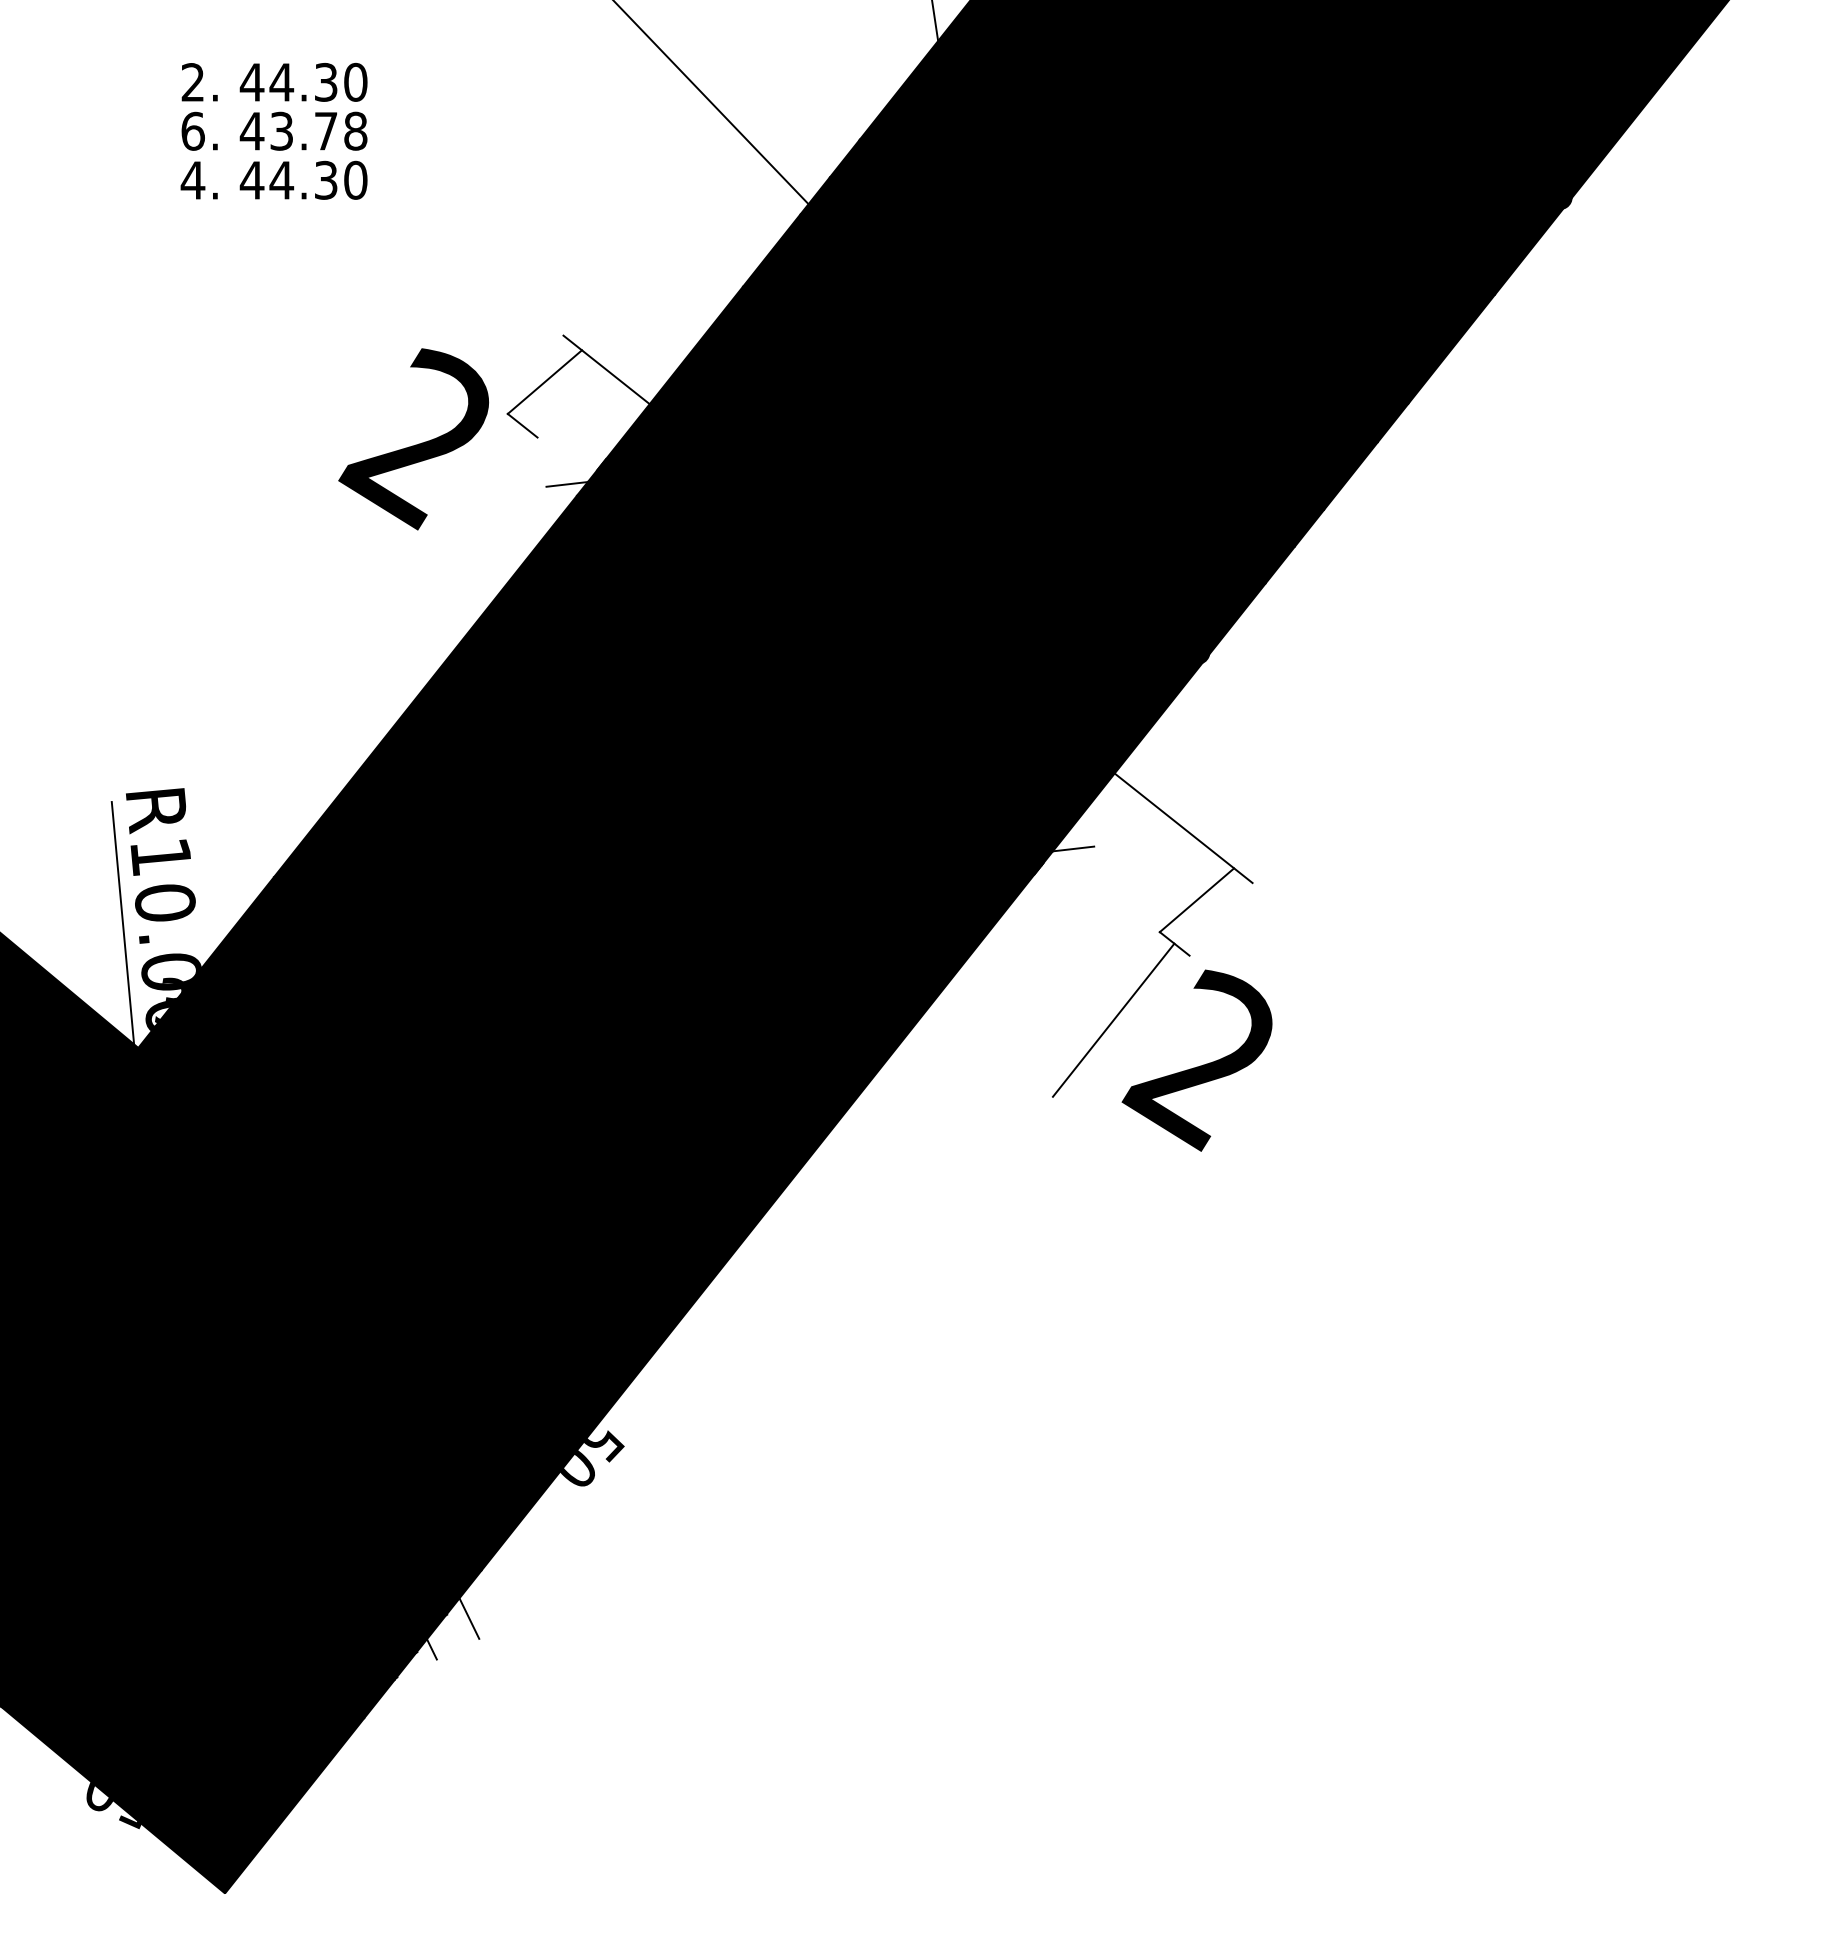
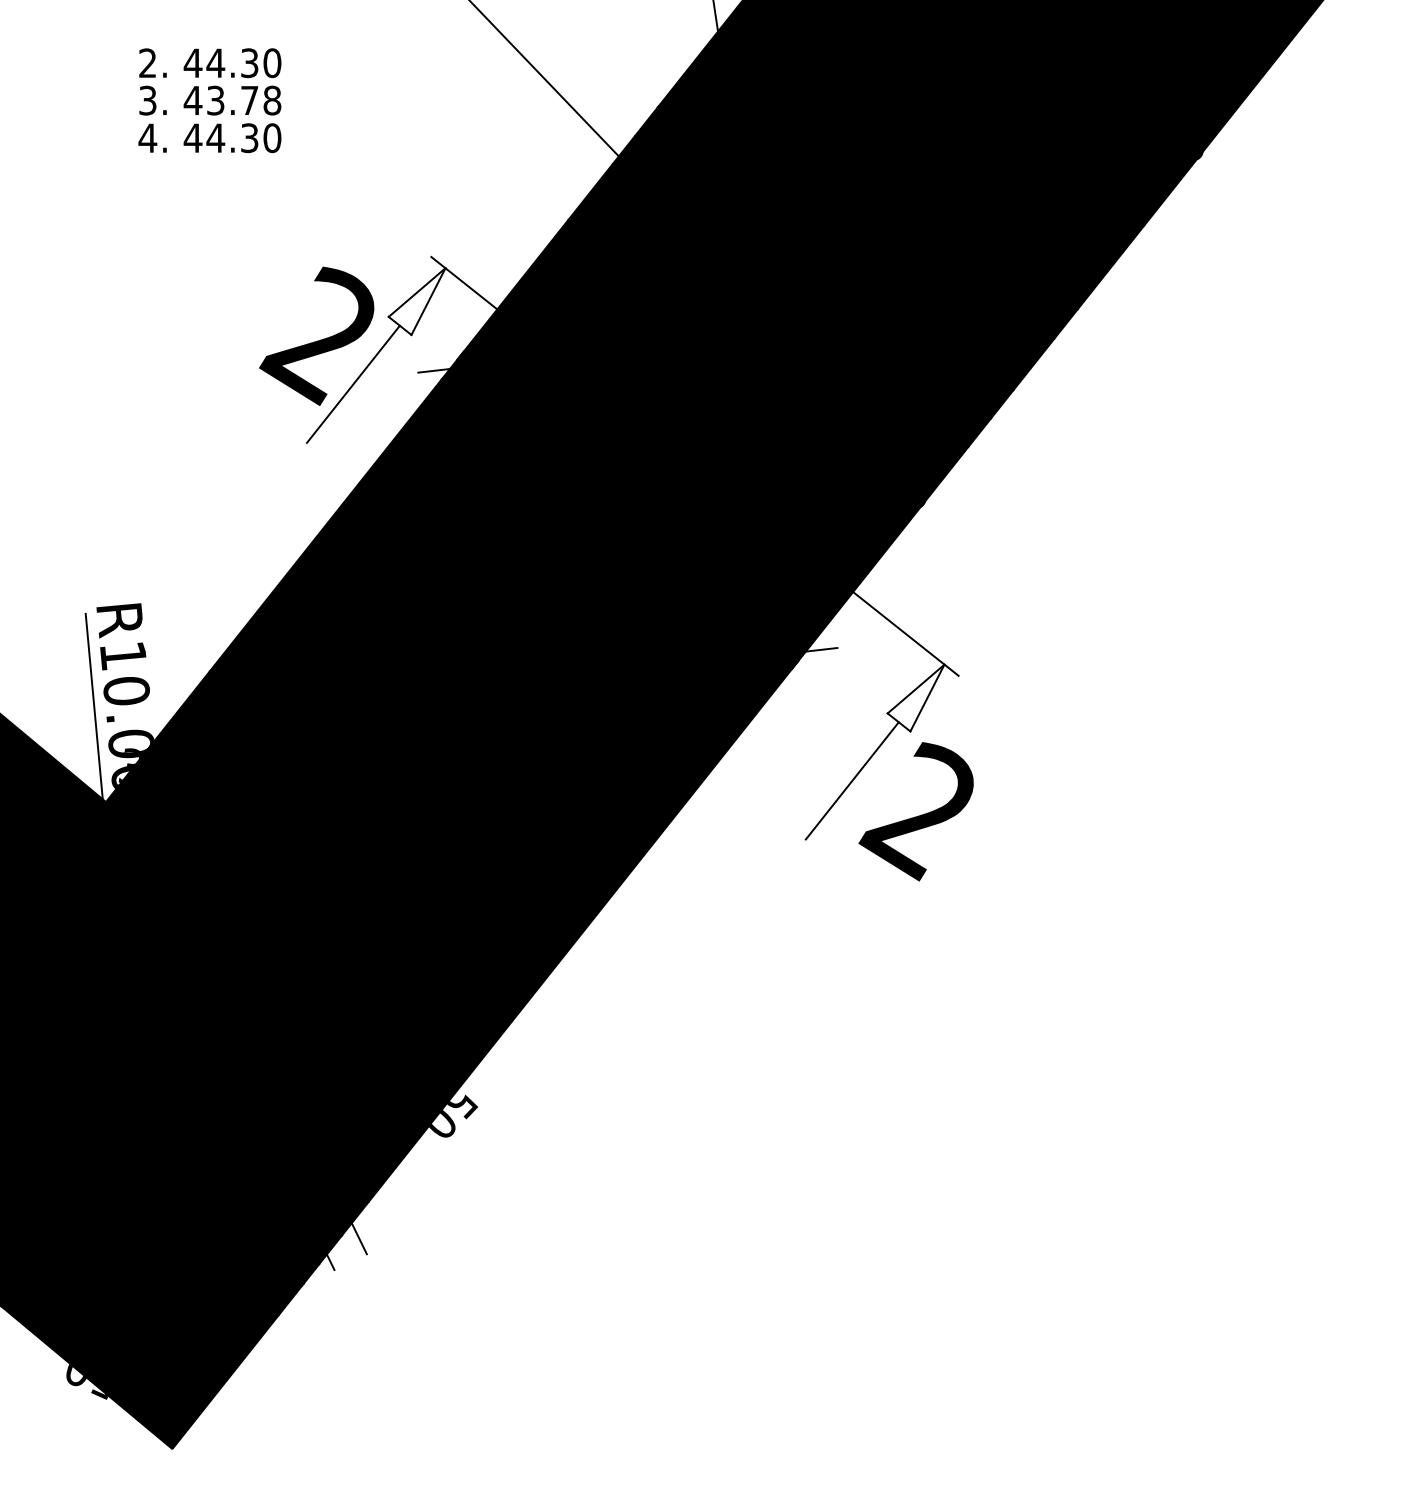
text: (192, 130) -> (147, 100), 6. -> 3.
line: (559, 393) -> (428, 301), added
line: (461, 501) -> (353, 383), added
line: (1211, 911) -> (927, 697), added

